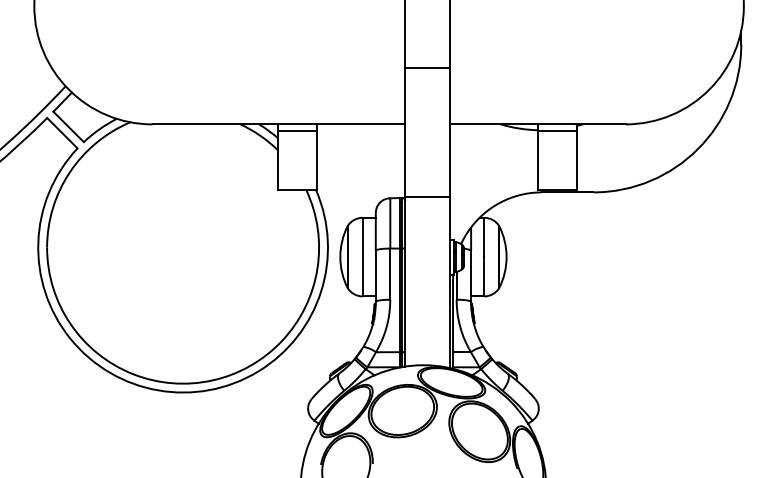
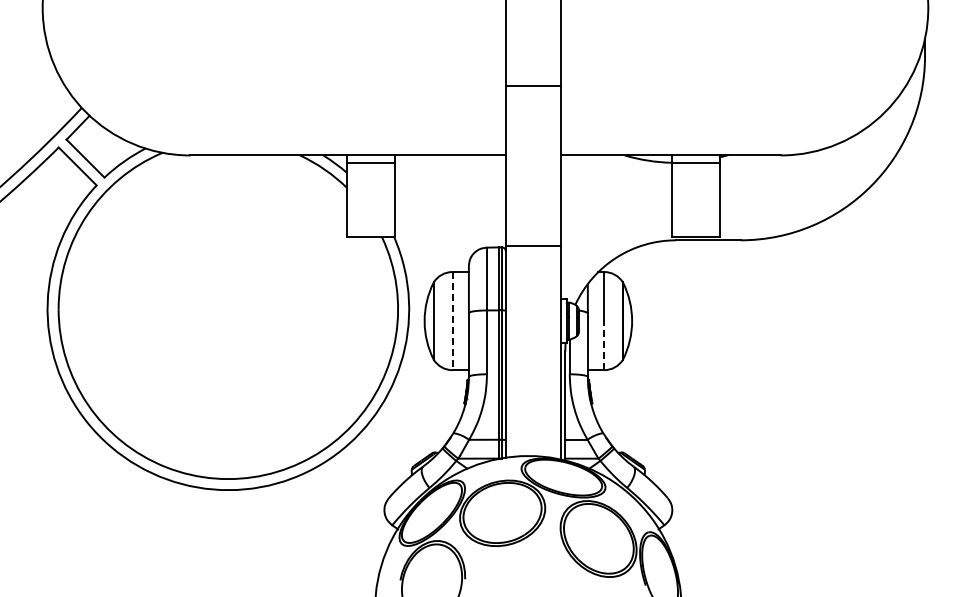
line: (362, 257) -> (452, 321), solid -> dashed
line: (484, 276) -> (604, 345), solid -> dashed

